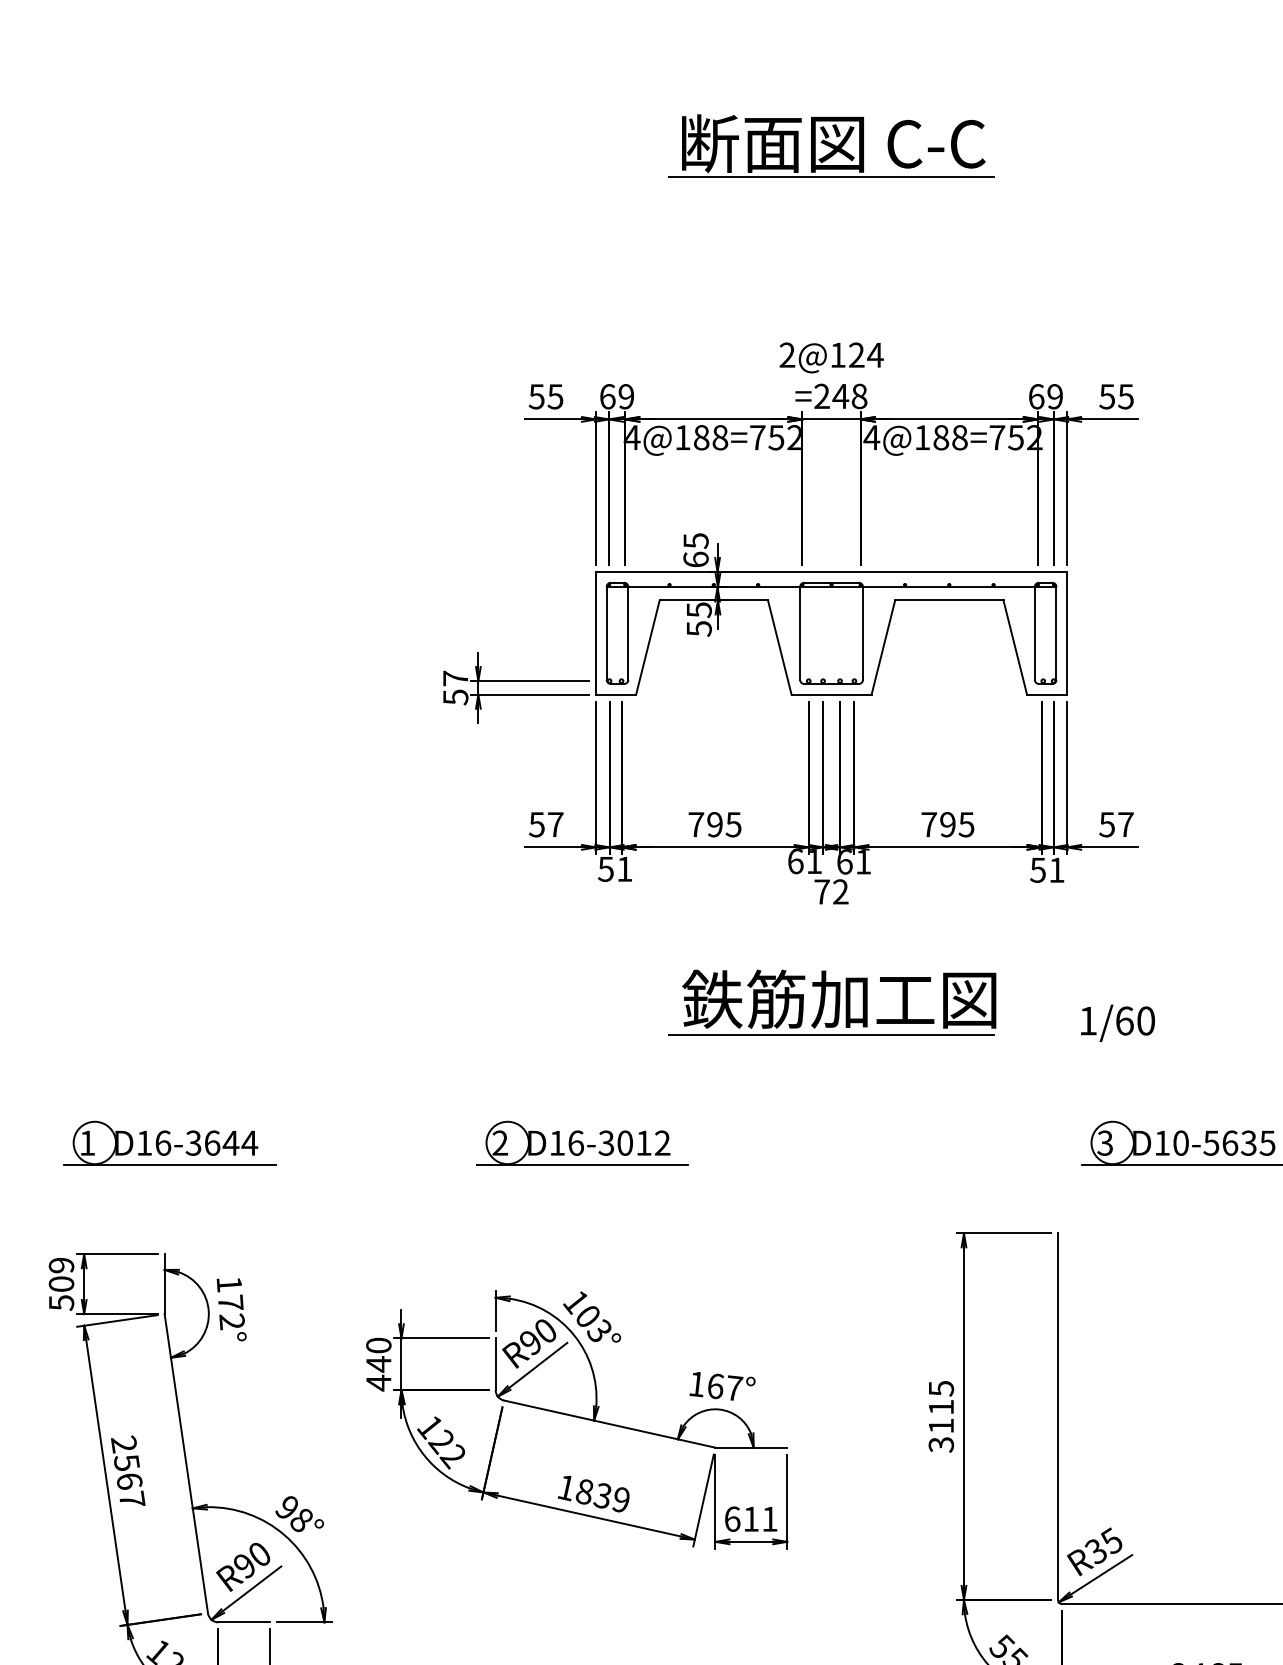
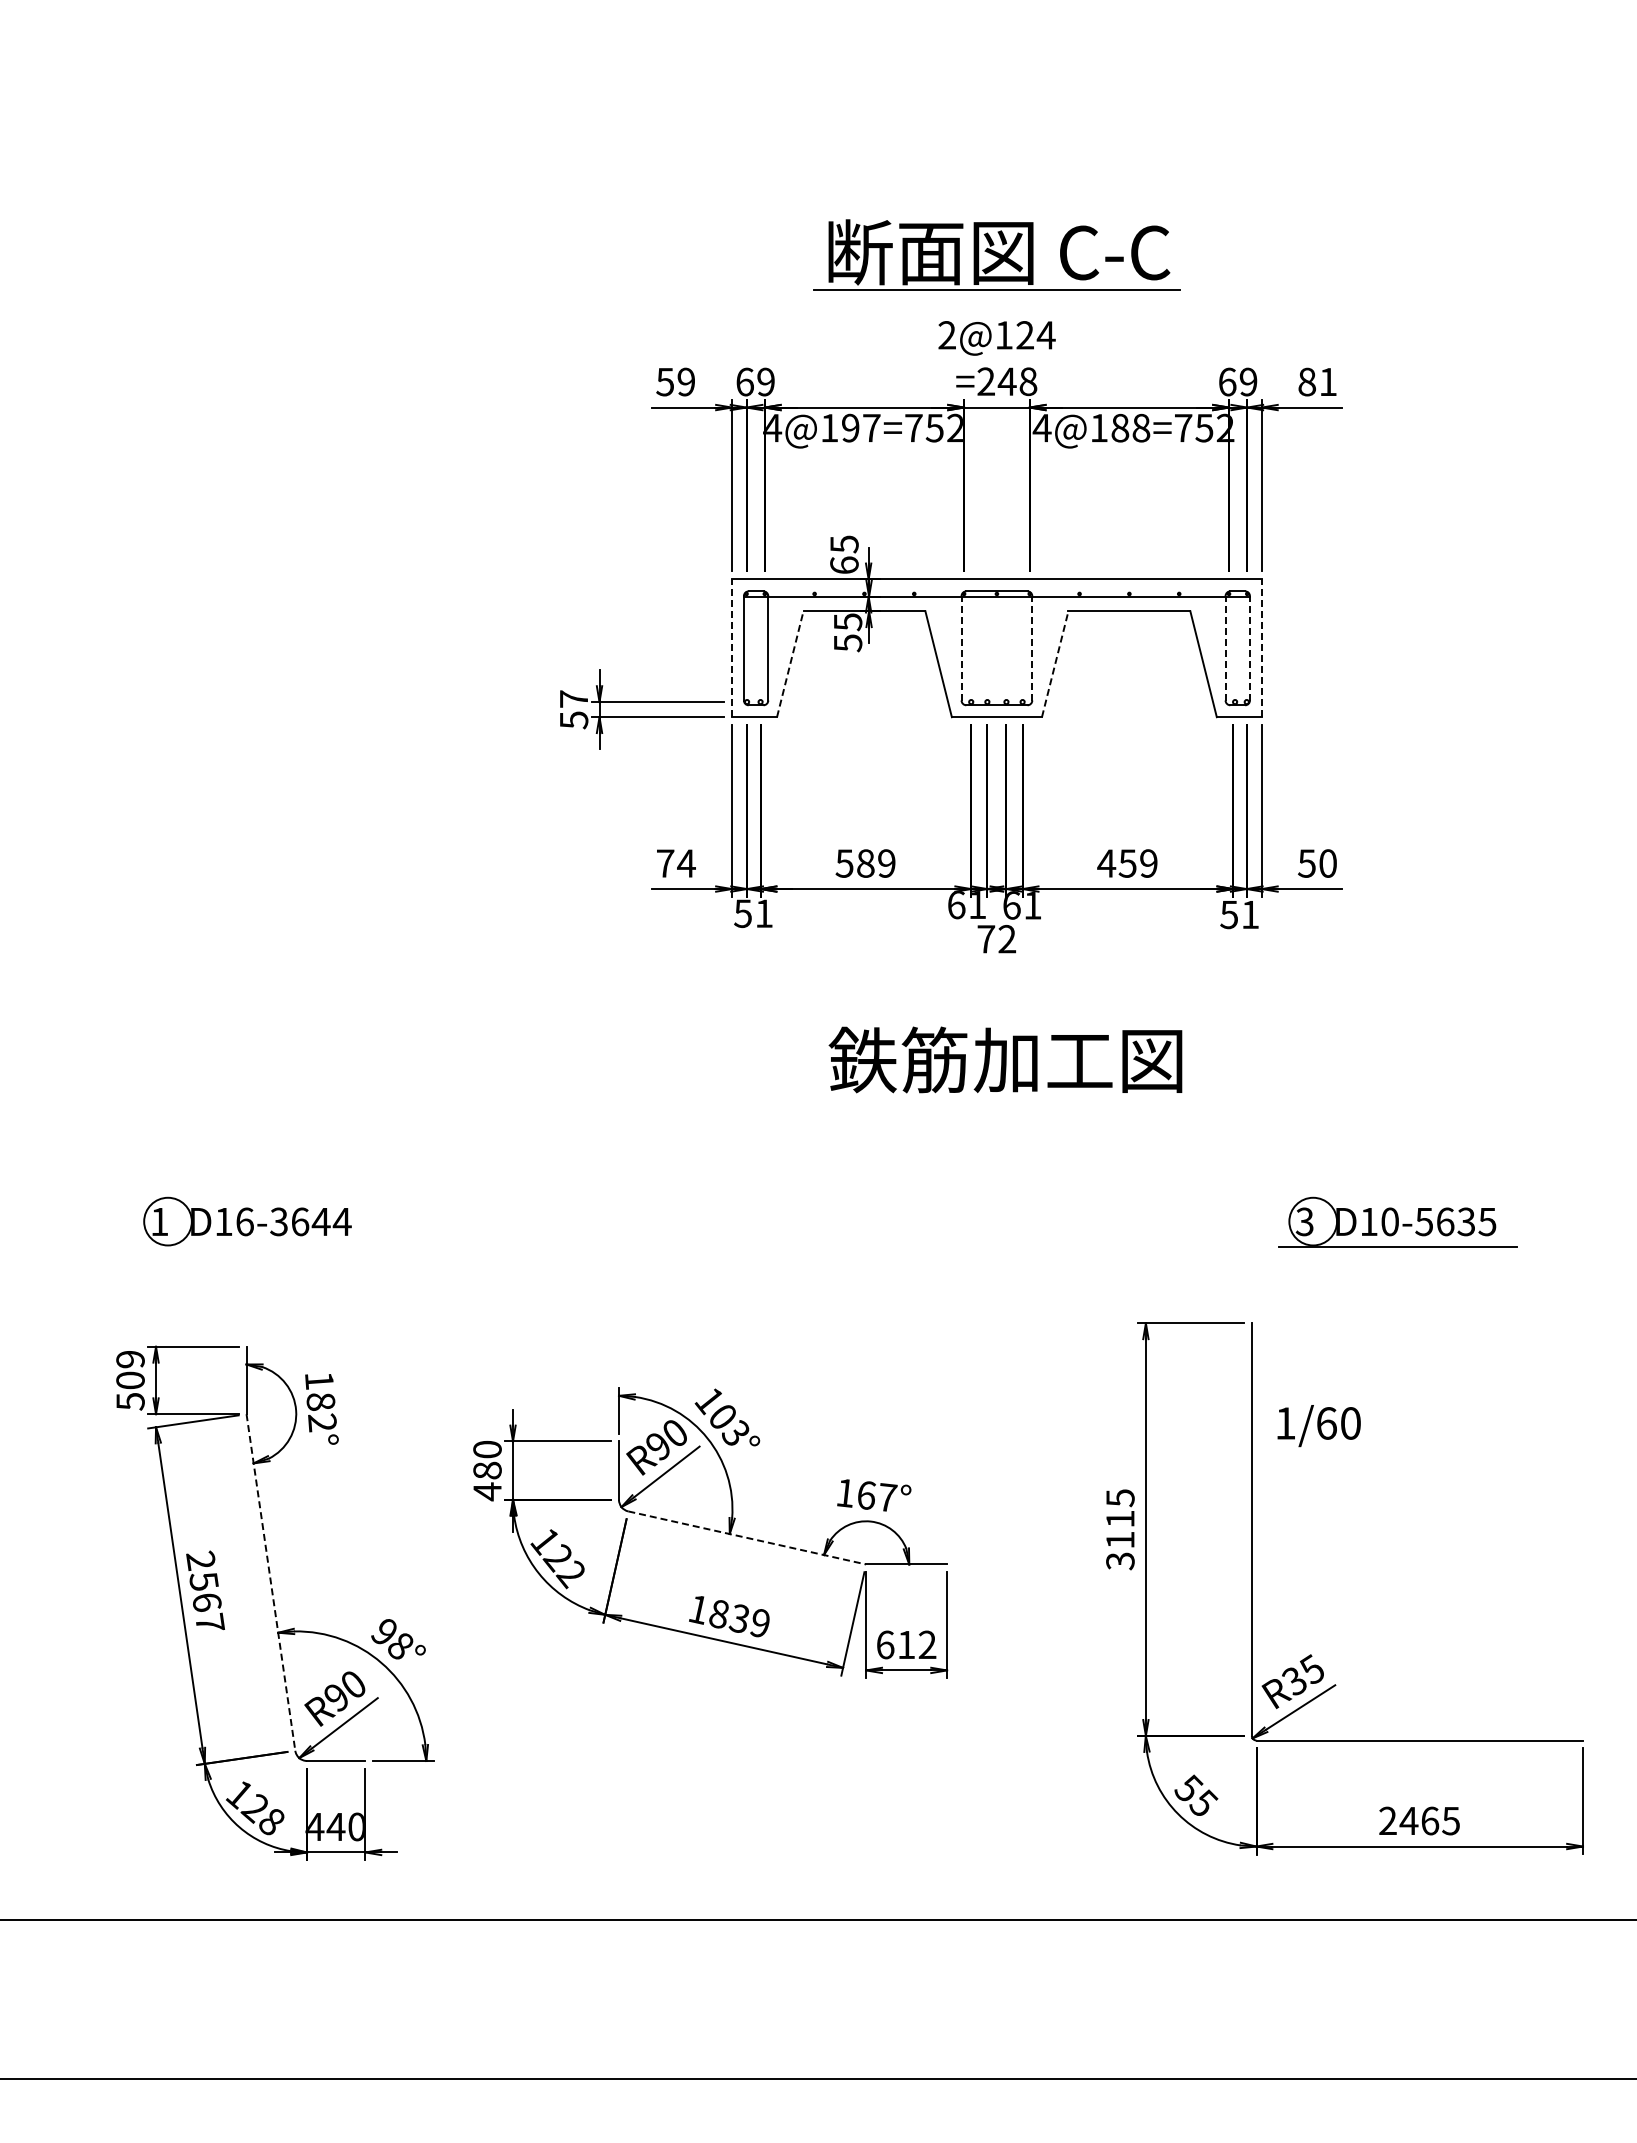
part: (831, 145) -> (996, 254), moved
text: (554, 396) -> (685, 381), 55 -> 59
text: (1116, 396) -> (1317, 381), 55 -> 81
text: (711, 437) -> (861, 427), 4@188=752 -> 4@197=752
line: (800, 632) -> (961, 647), solid -> dashed
line: (863, 632) -> (1032, 647), solid -> dashed
line: (1034, 632) -> (1225, 647), solid -> dashed
line: (1056, 632) -> (1249, 647), solid -> dashed
line: (595, 633) -> (731, 648), solid -> dashed
line: (1066, 633) -> (1261, 648), solid -> dashed
line: (648, 647) -> (790, 664), solid -> dashed
line: (883, 647) -> (1055, 664), solid -> dashed
text: (545, 824) -> (675, 863), 57 -> 74
text: (714, 824) -> (865, 863), 795 -> 589
text: (947, 824) -> (1127, 863), 795 -> 459
text: (1125, 824) -> (1327, 863), 57 -> 50
text: (1117, 1023) -> (1318, 1426), moved
line: (831, 1035) -> (996, 1100), removed
part: (582, 1142) -> (716, 1221), removed
line: (169, 1165) -> (252, 1246), removed
text: (230, 1302) -> (320, 1401), 172° -> 182°
text: (378, 1364) -> (487, 1470), 440 -> 480
line: (609, 1423) -> (747, 1537), solid -> dashed
line: (186, 1463) -> (271, 1582), solid -> dashed
text: (769, 1518) -> (927, 1644), 611 -> 612

